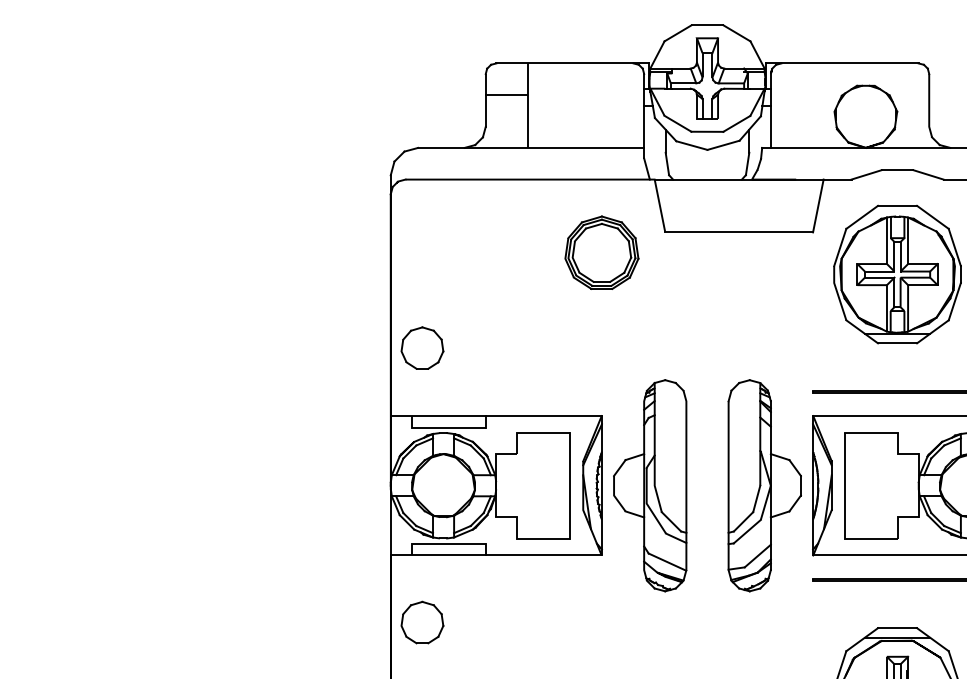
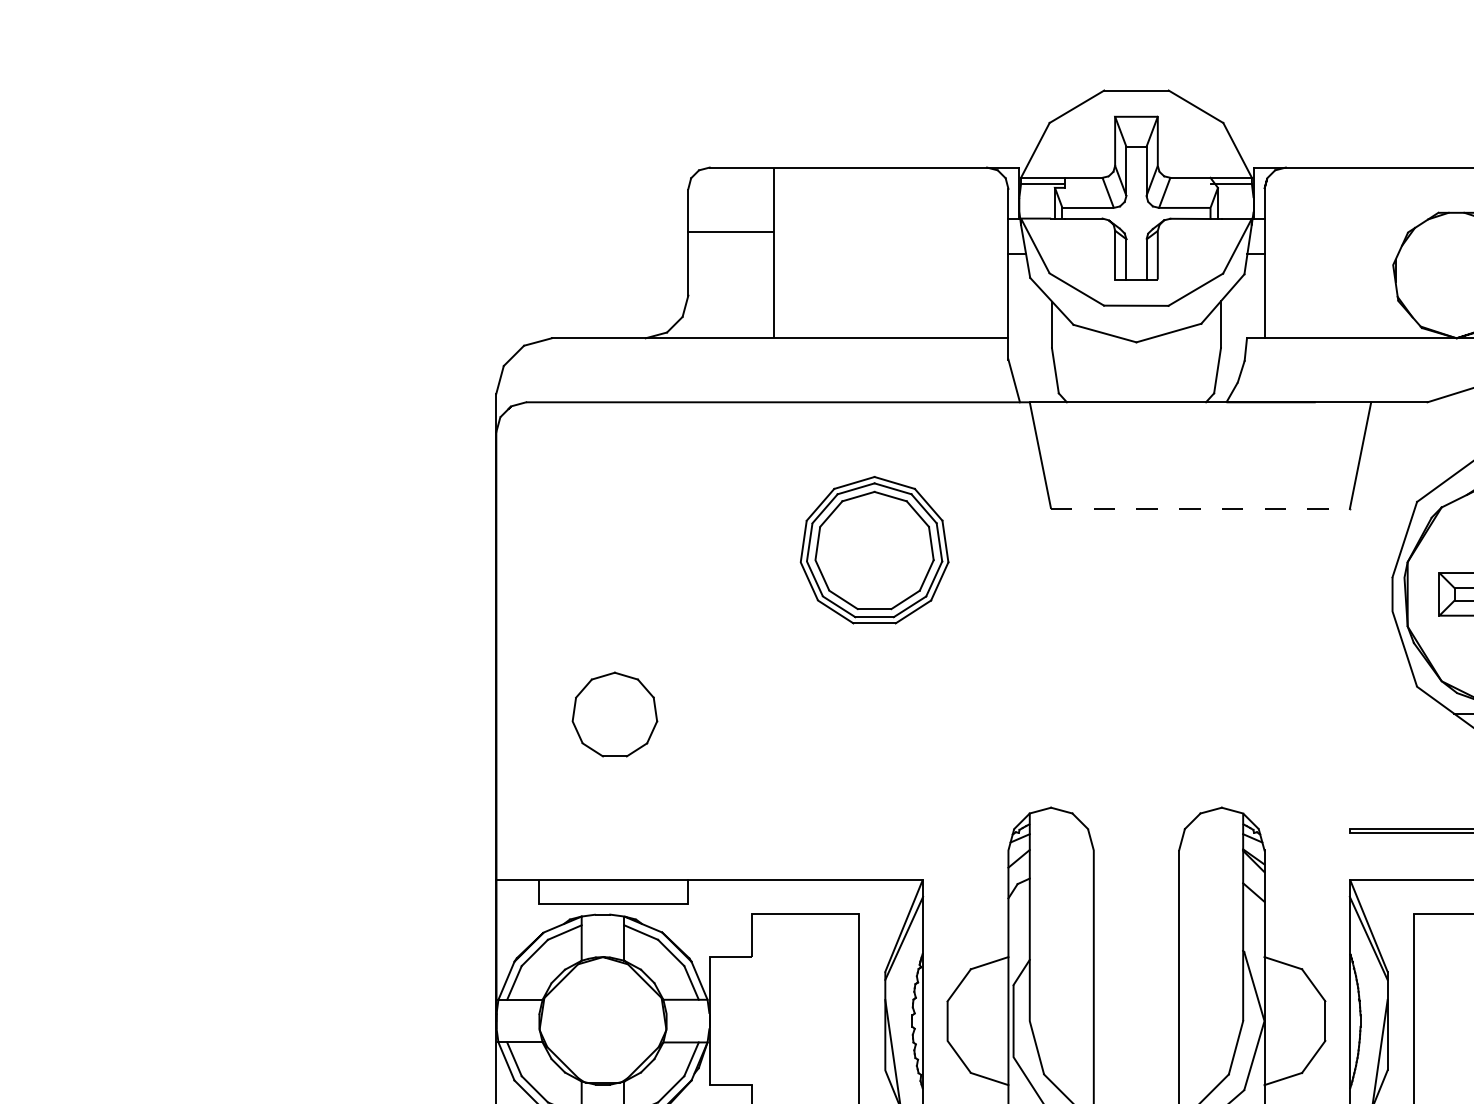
line: (739, 232) -> (1201, 509), solid -> dashed
part: (601, 252) -> (873, 549), moved
part: (422, 347) -> (615, 713), moved

